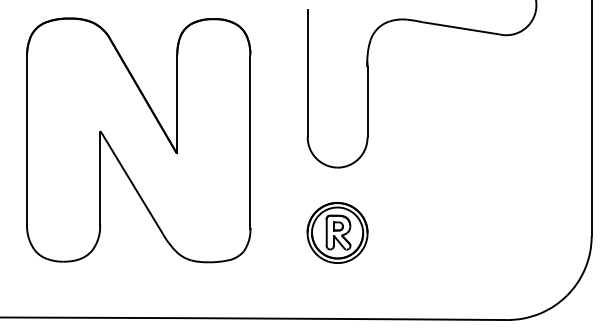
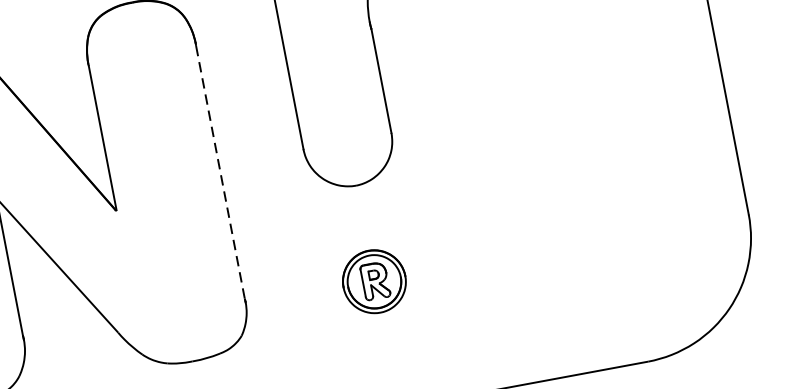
line: (250, 142) -> (220, 173), solid -> dashed
part: (337, 232) -> (374, 281), size x0.7

